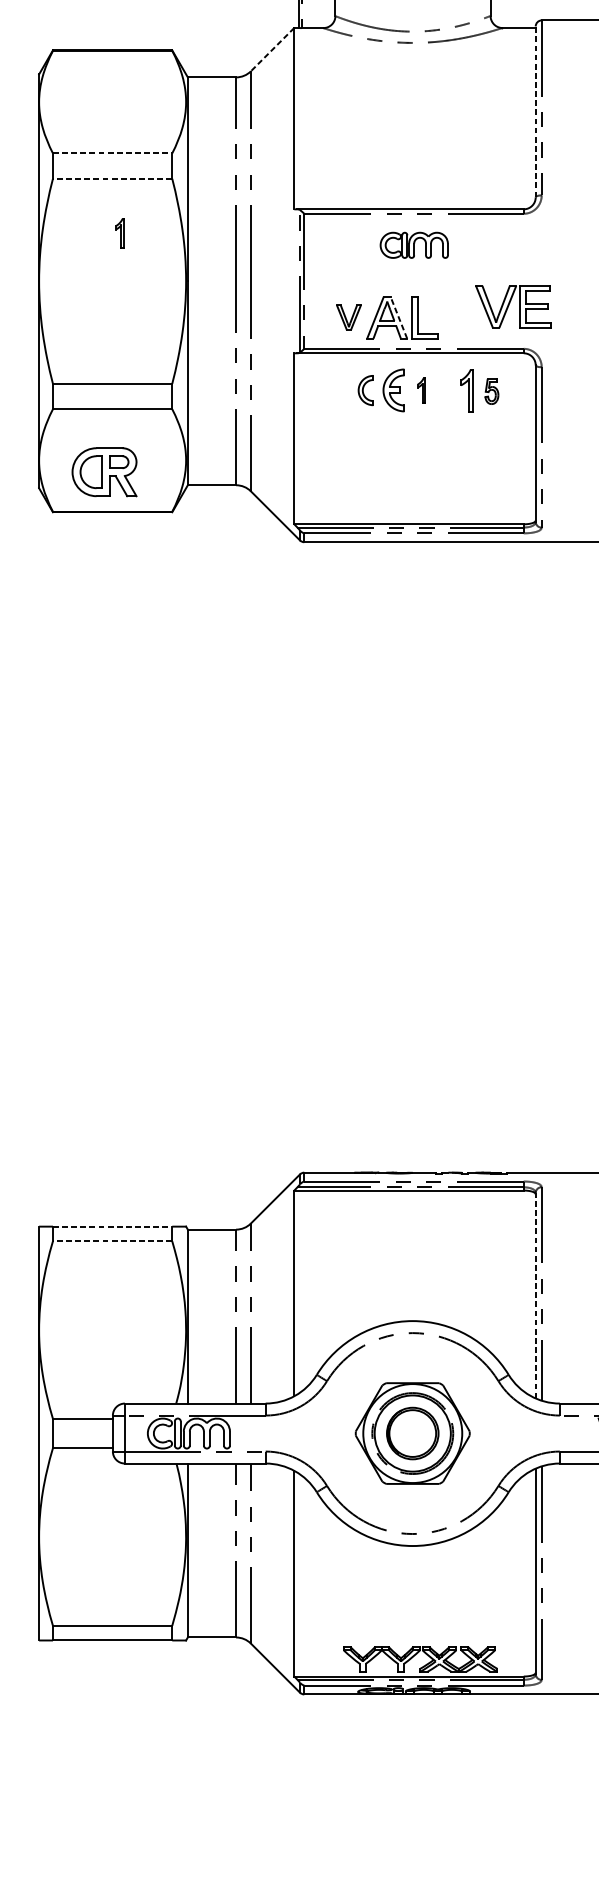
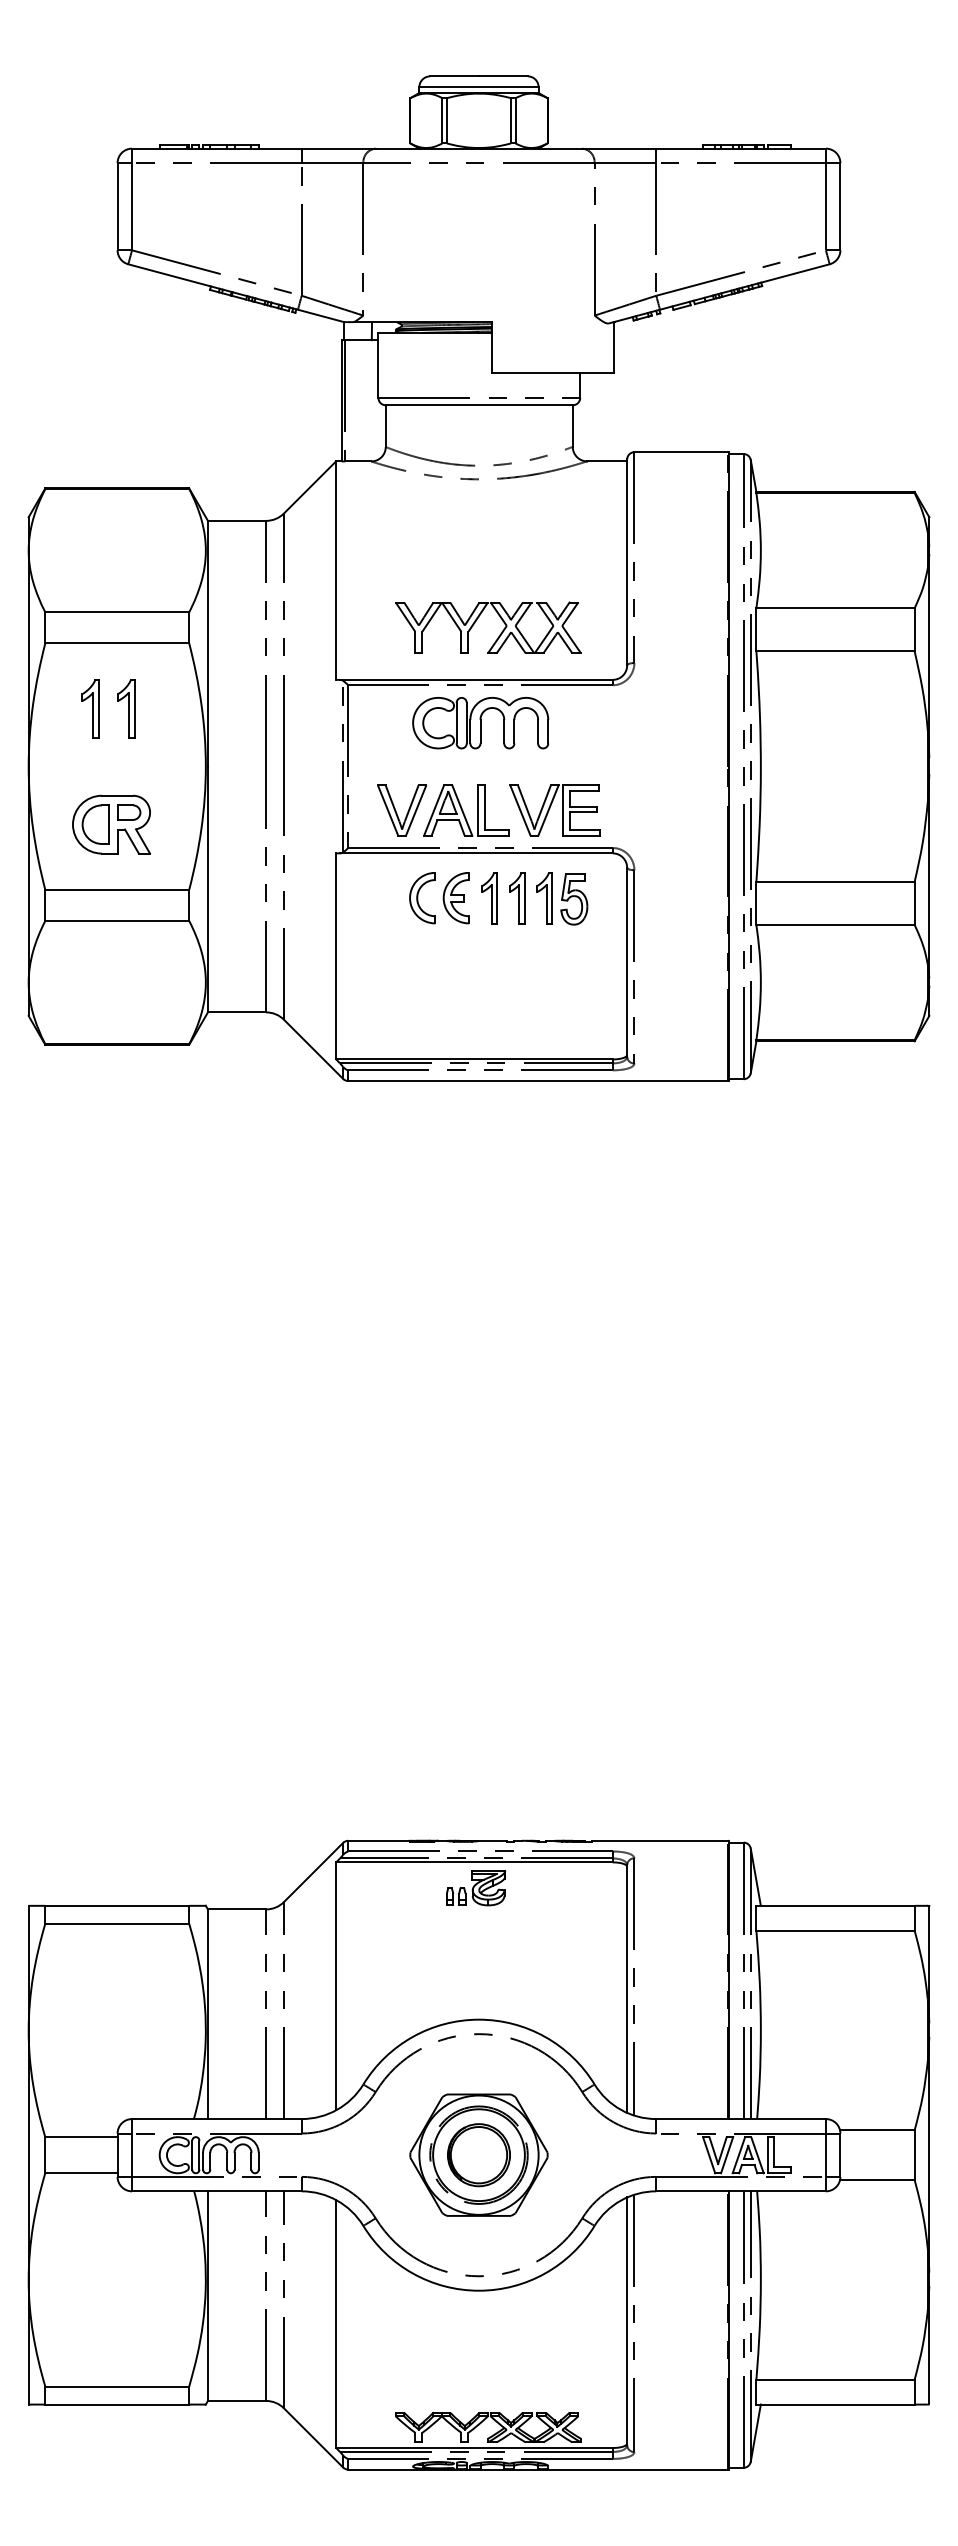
line: (272, 49) -> (310, 487), dashed -> solid
line: (536, 111) -> (627, 562), dashed -> solid
line: (112, 153) -> (117, 612), dashed -> solid
part: (411, 160) -> (477, 620), added
line: (112, 179) -> (117, 643), dashed -> solid
part: (90, 233) -> (90, 708), added
part: (120, 233) -> (126, 708), size x1.67
part: (414, 245) -> (480, 723), size x1.67
part: (512, 306) -> (554, 810), moved
part: (348, 317) -> (401, 810), size x1.67
line: (399, 317) -> (462, 810), dashed -> solid
part: (365, 390) -> (422, 898), size x1.43
part: (421, 390) -> (489, 898), size x1.67
part: (444, 390) -> (517, 898), added
part: (492, 391) -> (574, 899), size x1.67
part: (104, 472) -> (111, 824), moved
part: (410, 1212) -> (476, 1888), added
line: (112, 1226) -> (117, 1905), dashed -> solid
line: (112, 1241) -> (117, 1923), dashed -> solid
line: (536, 1296) -> (627, 1989), dashed -> solid

